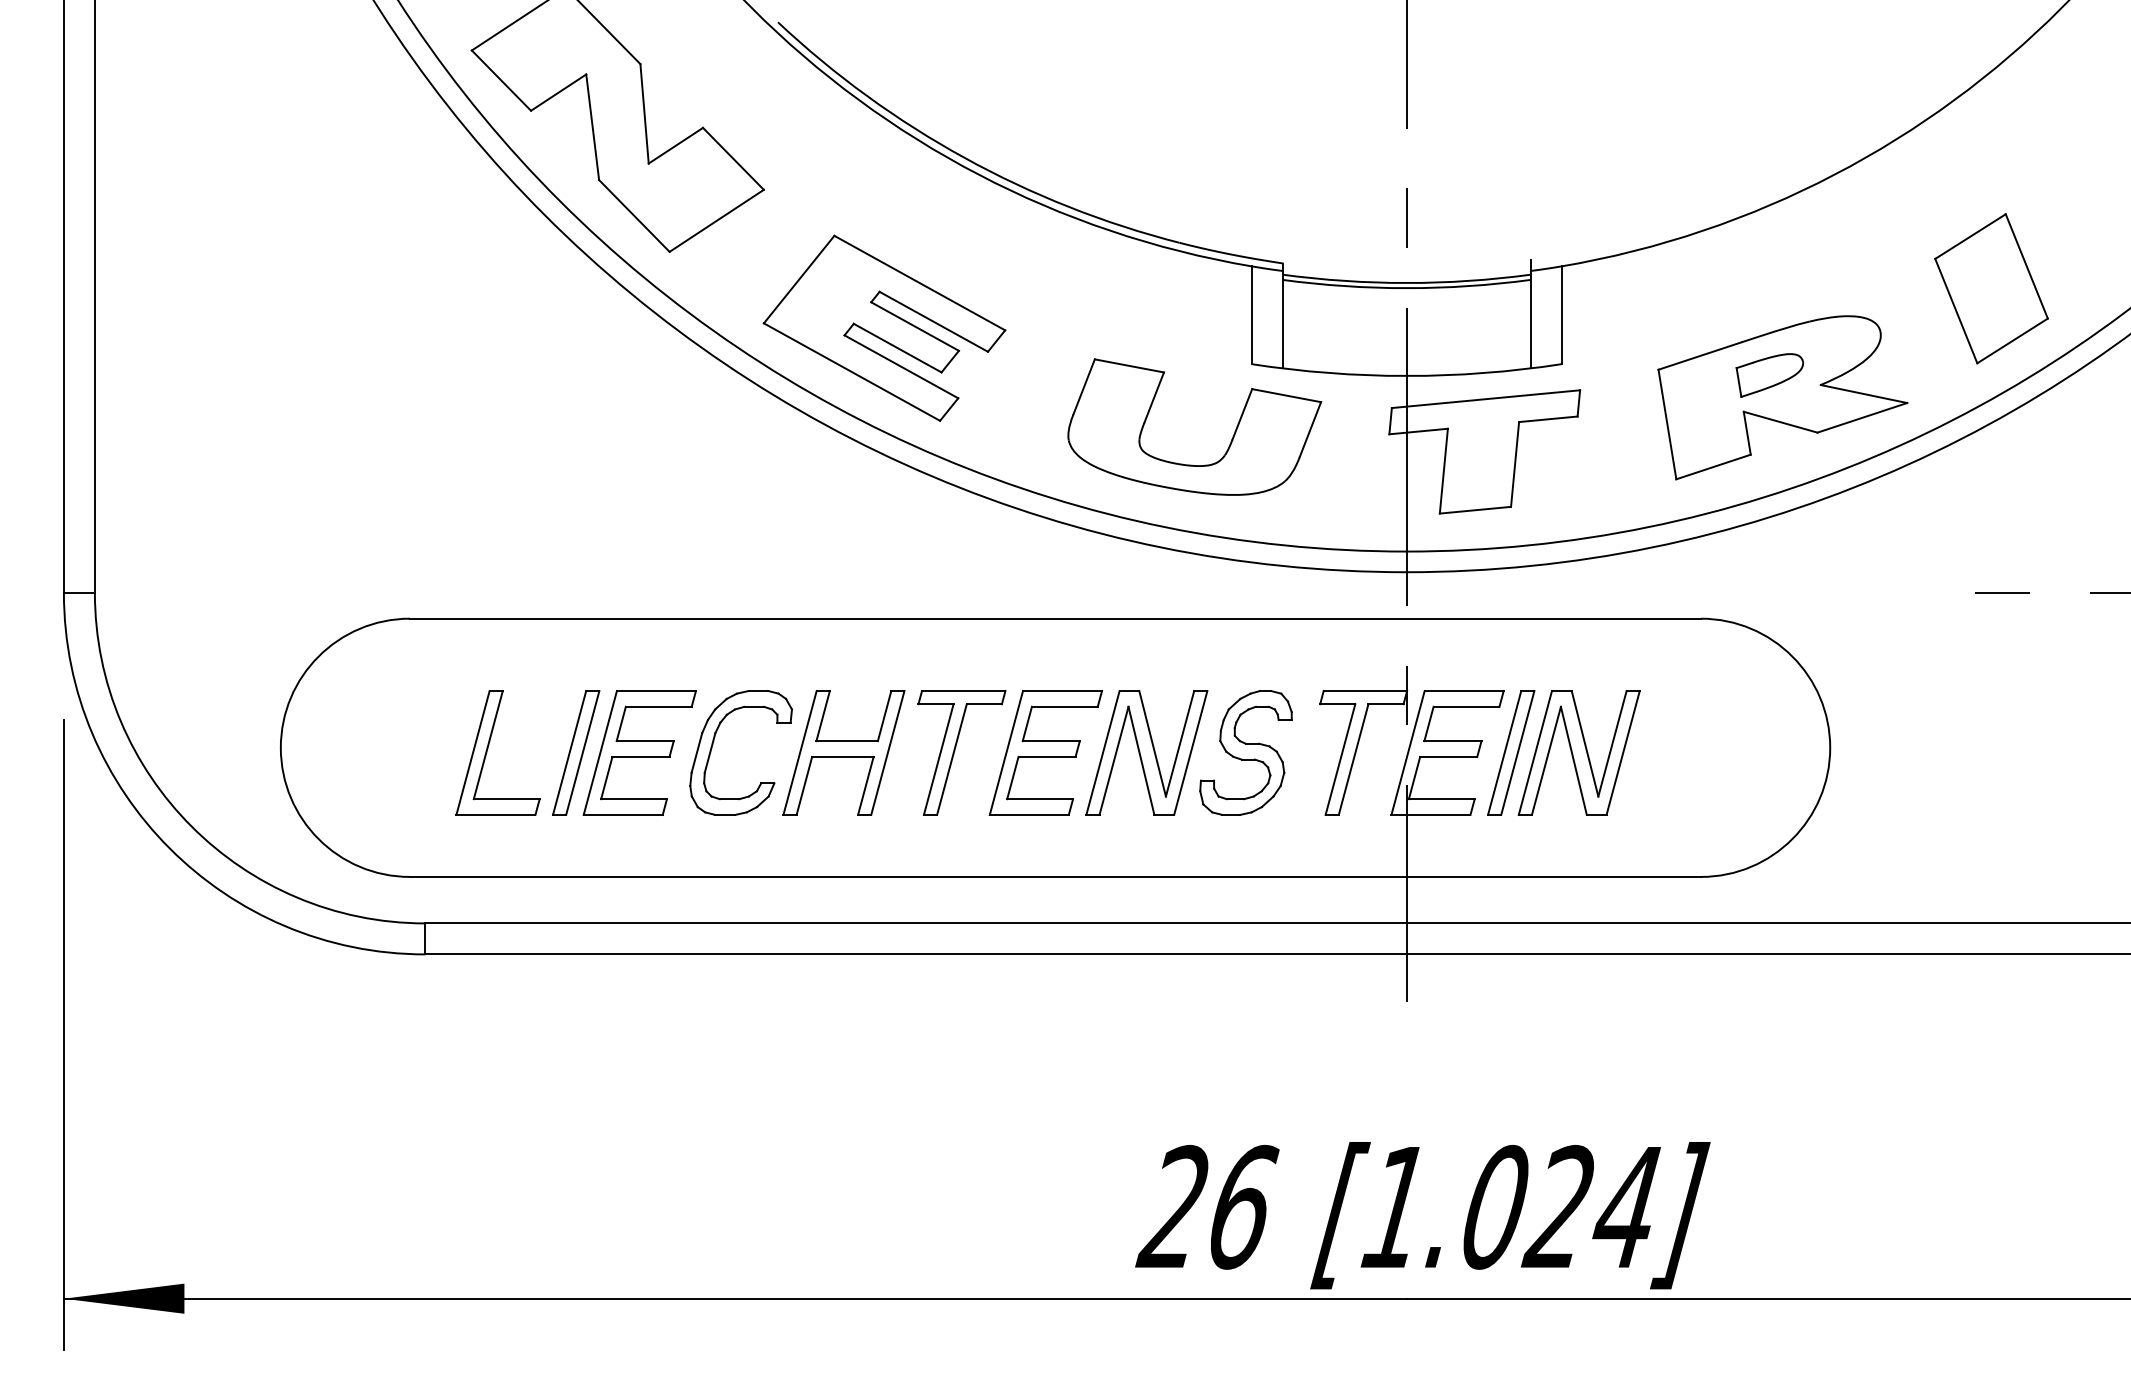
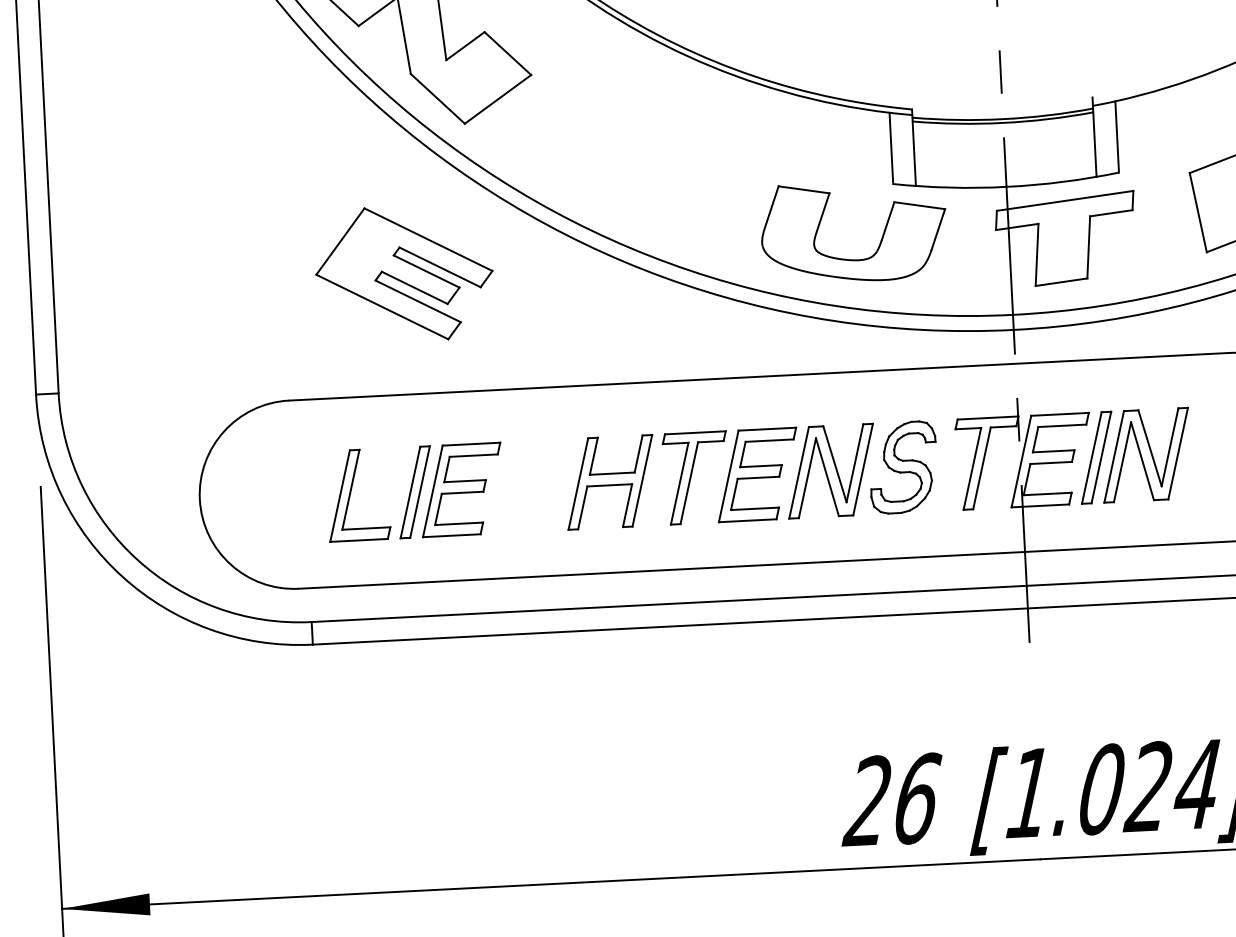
part: (884, 327) -> (404, 273), moved
part: (713, 744) -> (514, 481), removed

